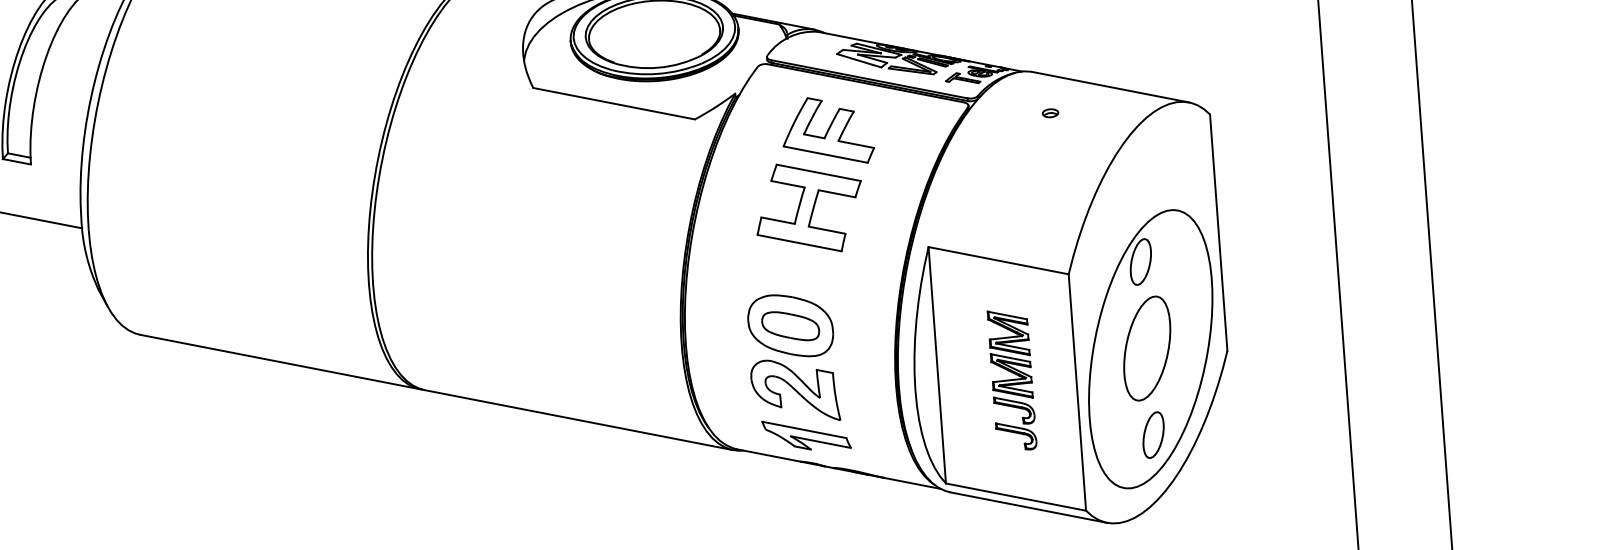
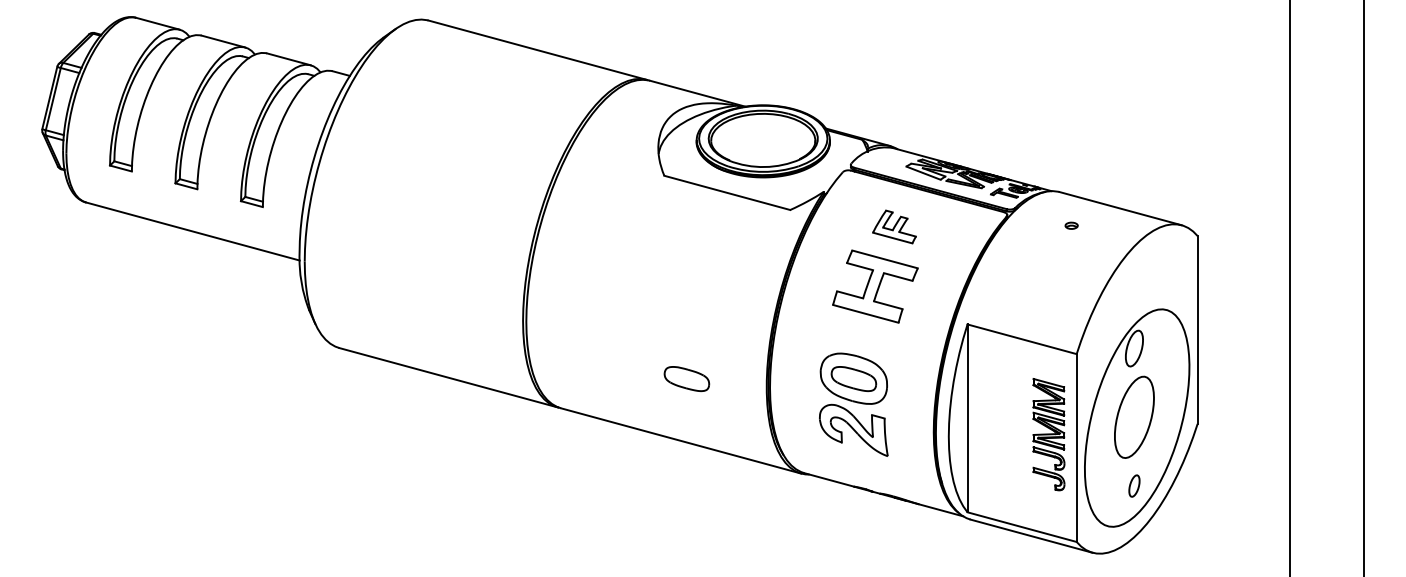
part: (827, 130) -> (894, 226), size x0.6
part: (580, 342) -> (686, 379), added
part: (1011, 380) -> (1048, 434), moved
part: (806, 434) -> (860, 465), removed
part: (1153, 434) -> (1134, 485), size x0.6

